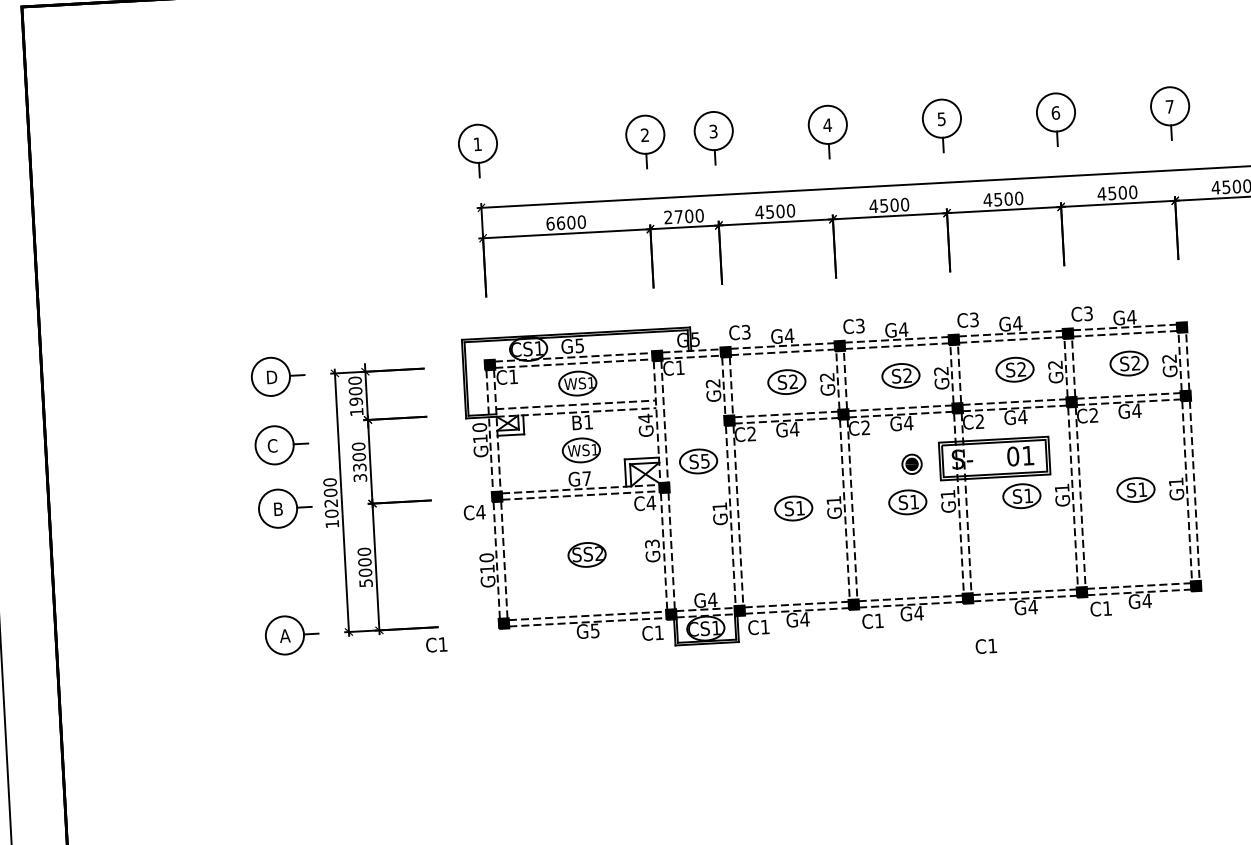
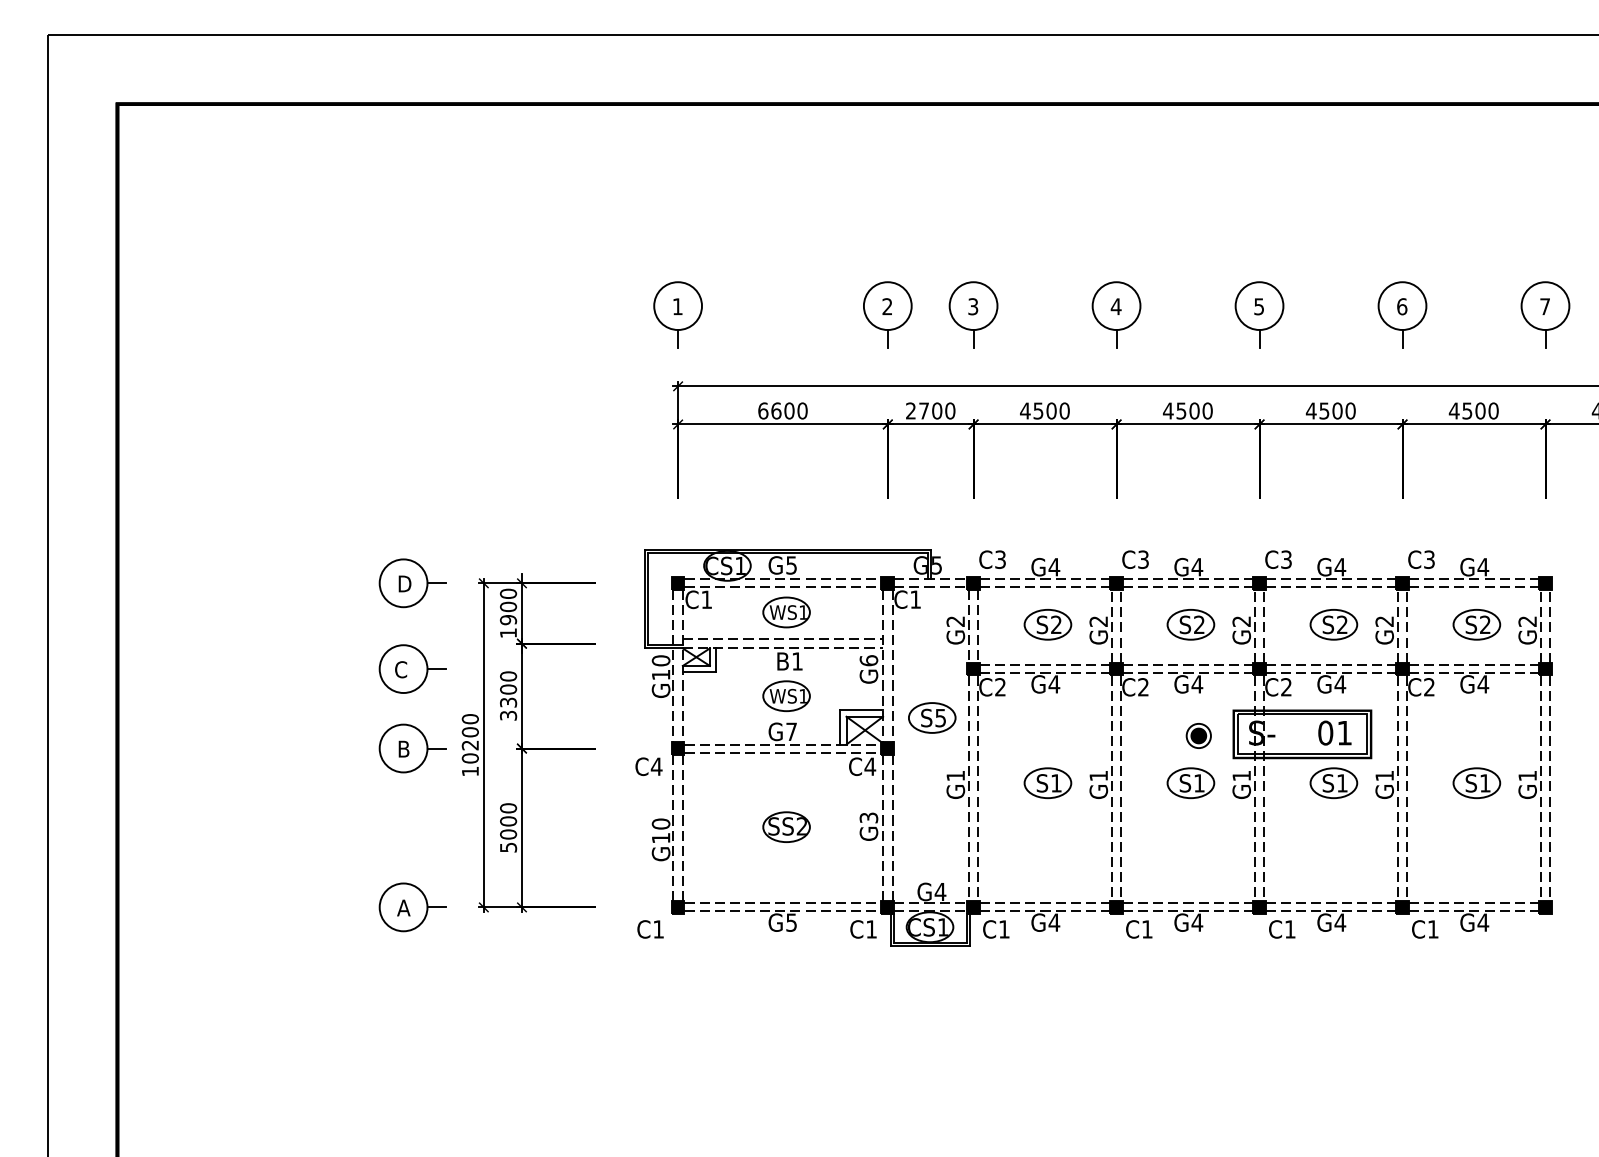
text: (645, 418) -> (868, 660), G4 -> G6
text: (436, 644) -> (650, 929), moved
text: (986, 646) -> (1282, 929), moved

